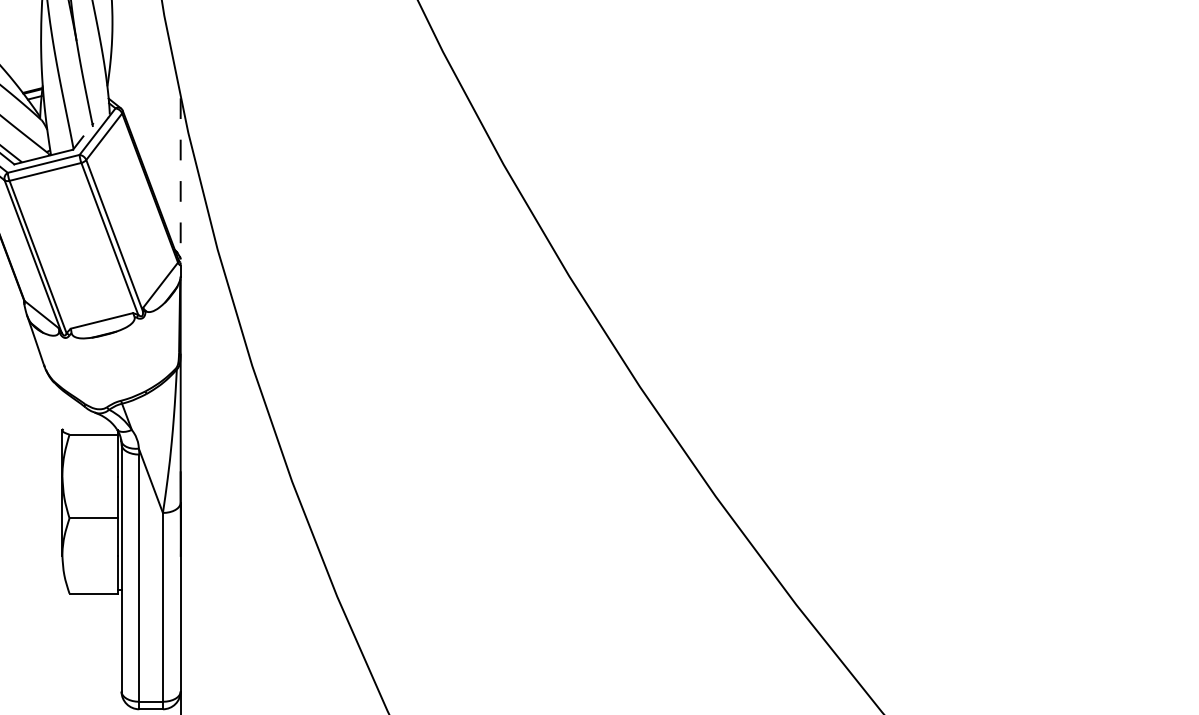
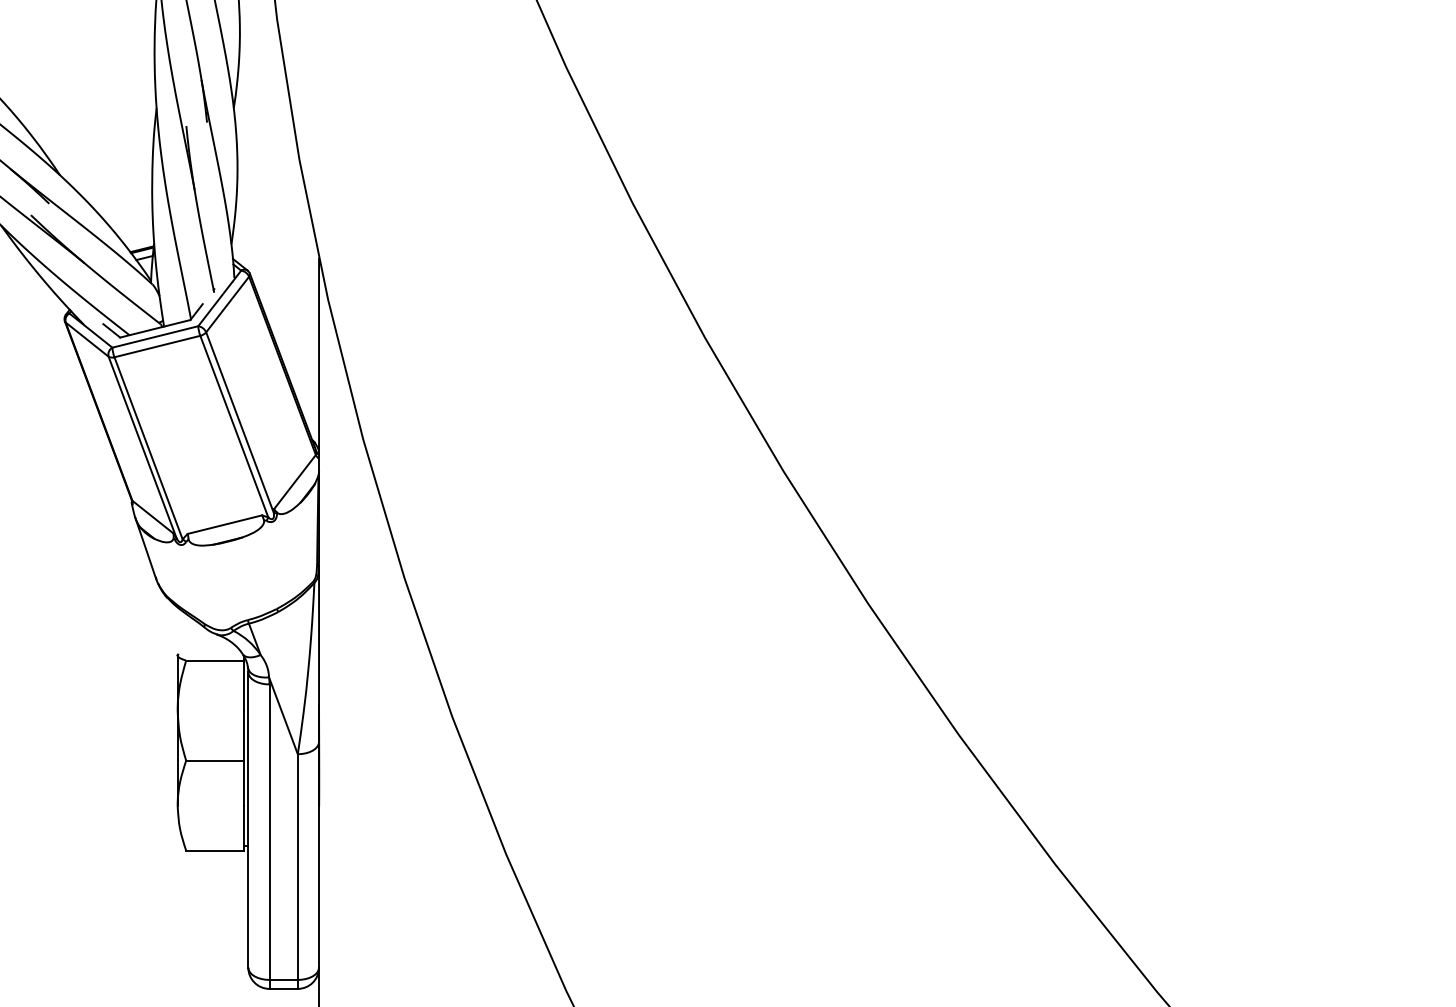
line: (181, 181) -> (319, 357), dashed -> solid

